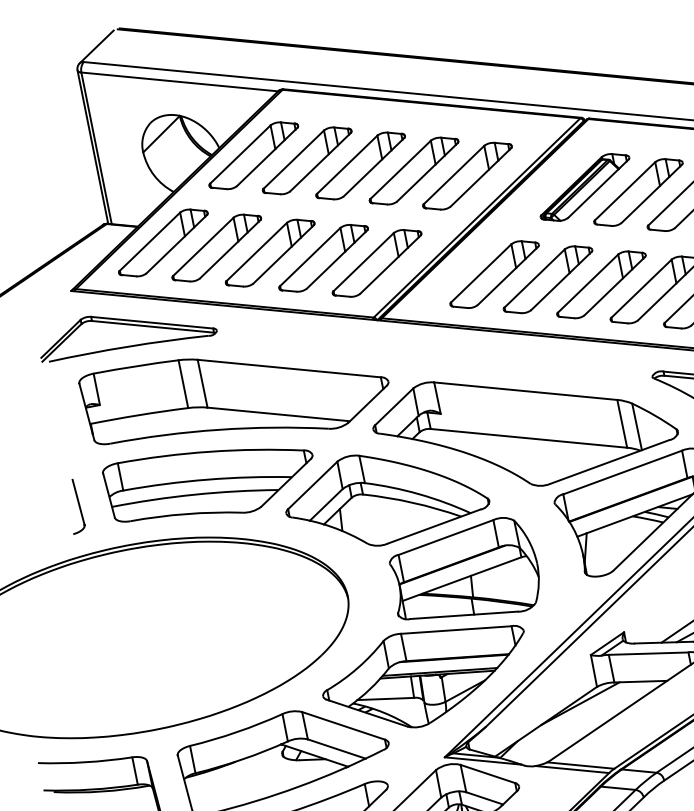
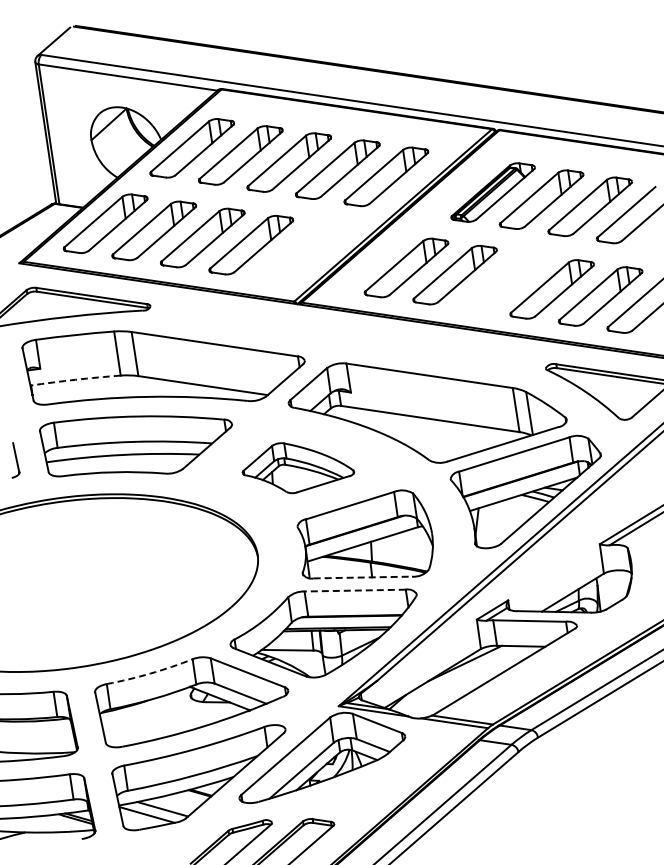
part: (376, 263) -> (299, 252), removed
part: (601, 285) -> (503, 282), removed
arc: (138, 414) -> (75, 379), solid -> dashed
part: (387, 498) -> (298, 467), size x0.6
part: (77, 506) -> (15, 460), size x0.7
line: (464, 615) -> (363, 577), solid -> dashed
line: (456, 629) -> (355, 590), solid -> dashed
arc: (237, 731) -> (150, 673), solid -> dashed

